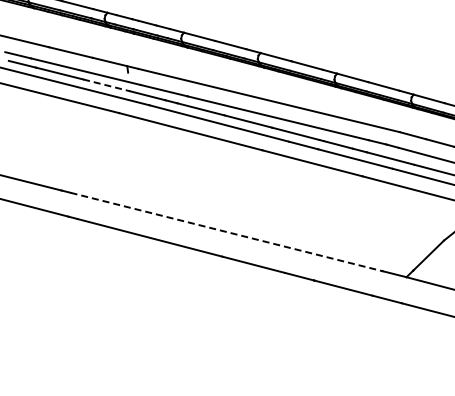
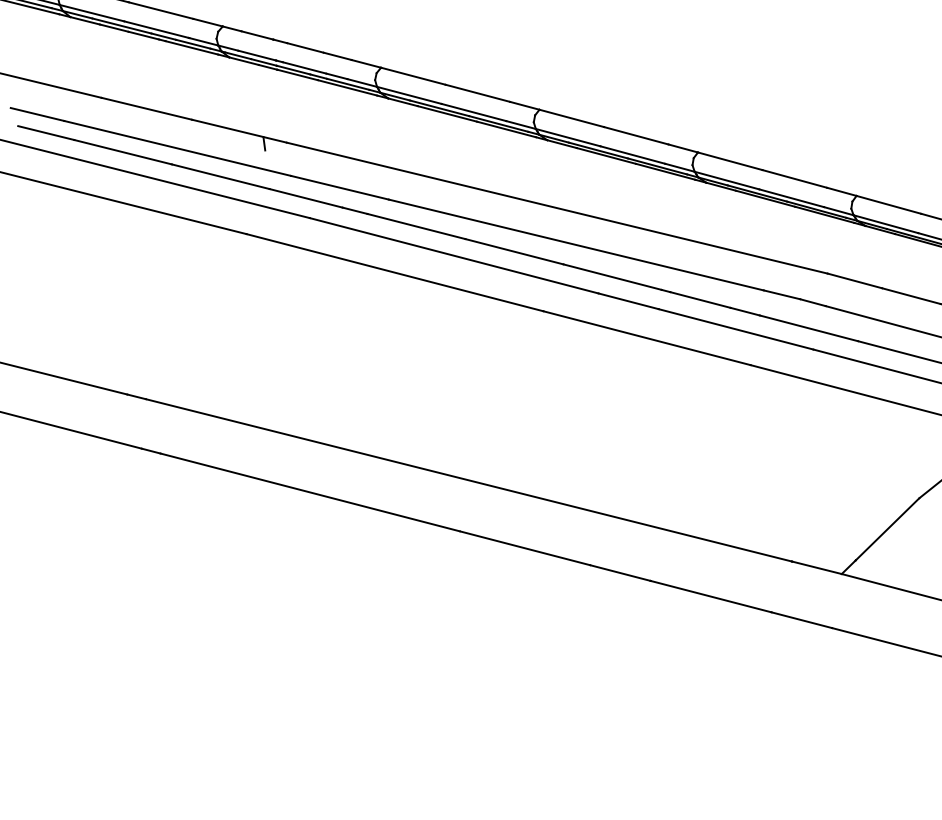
line: (107, 85) -> (222, 177), dashed -> solid
line: (226, 231) -> (468, 479), dashed -> solid

